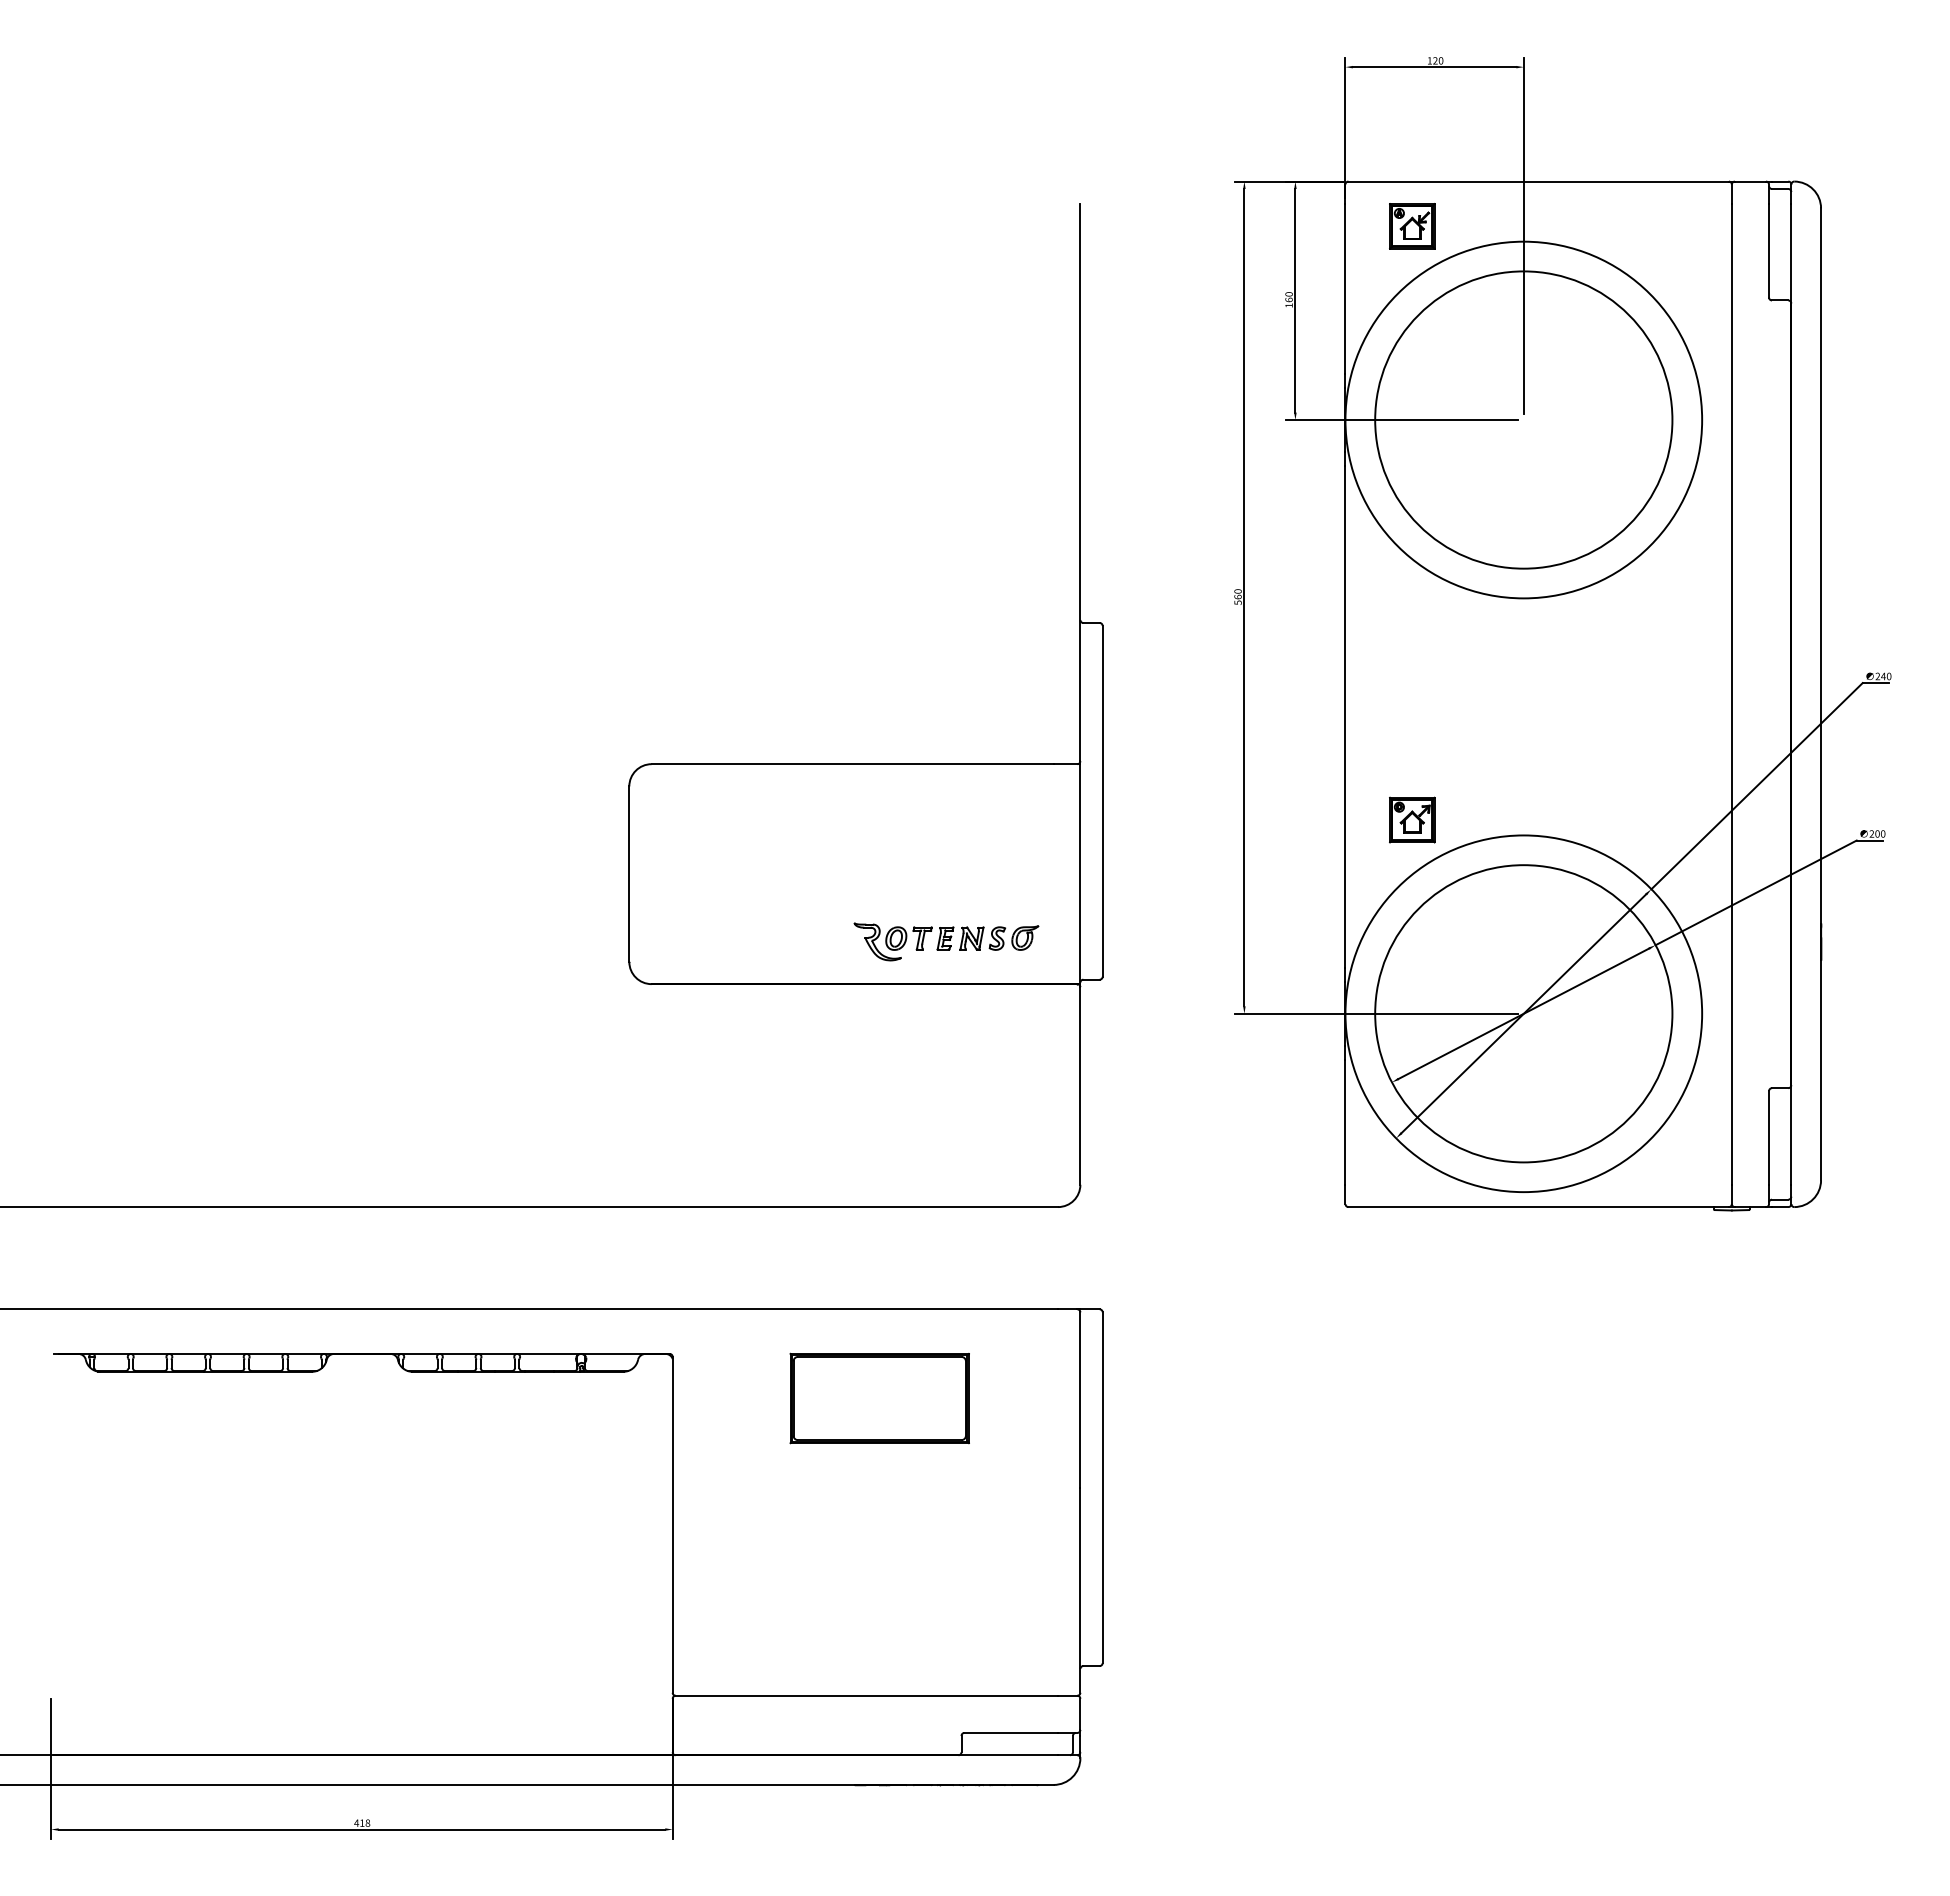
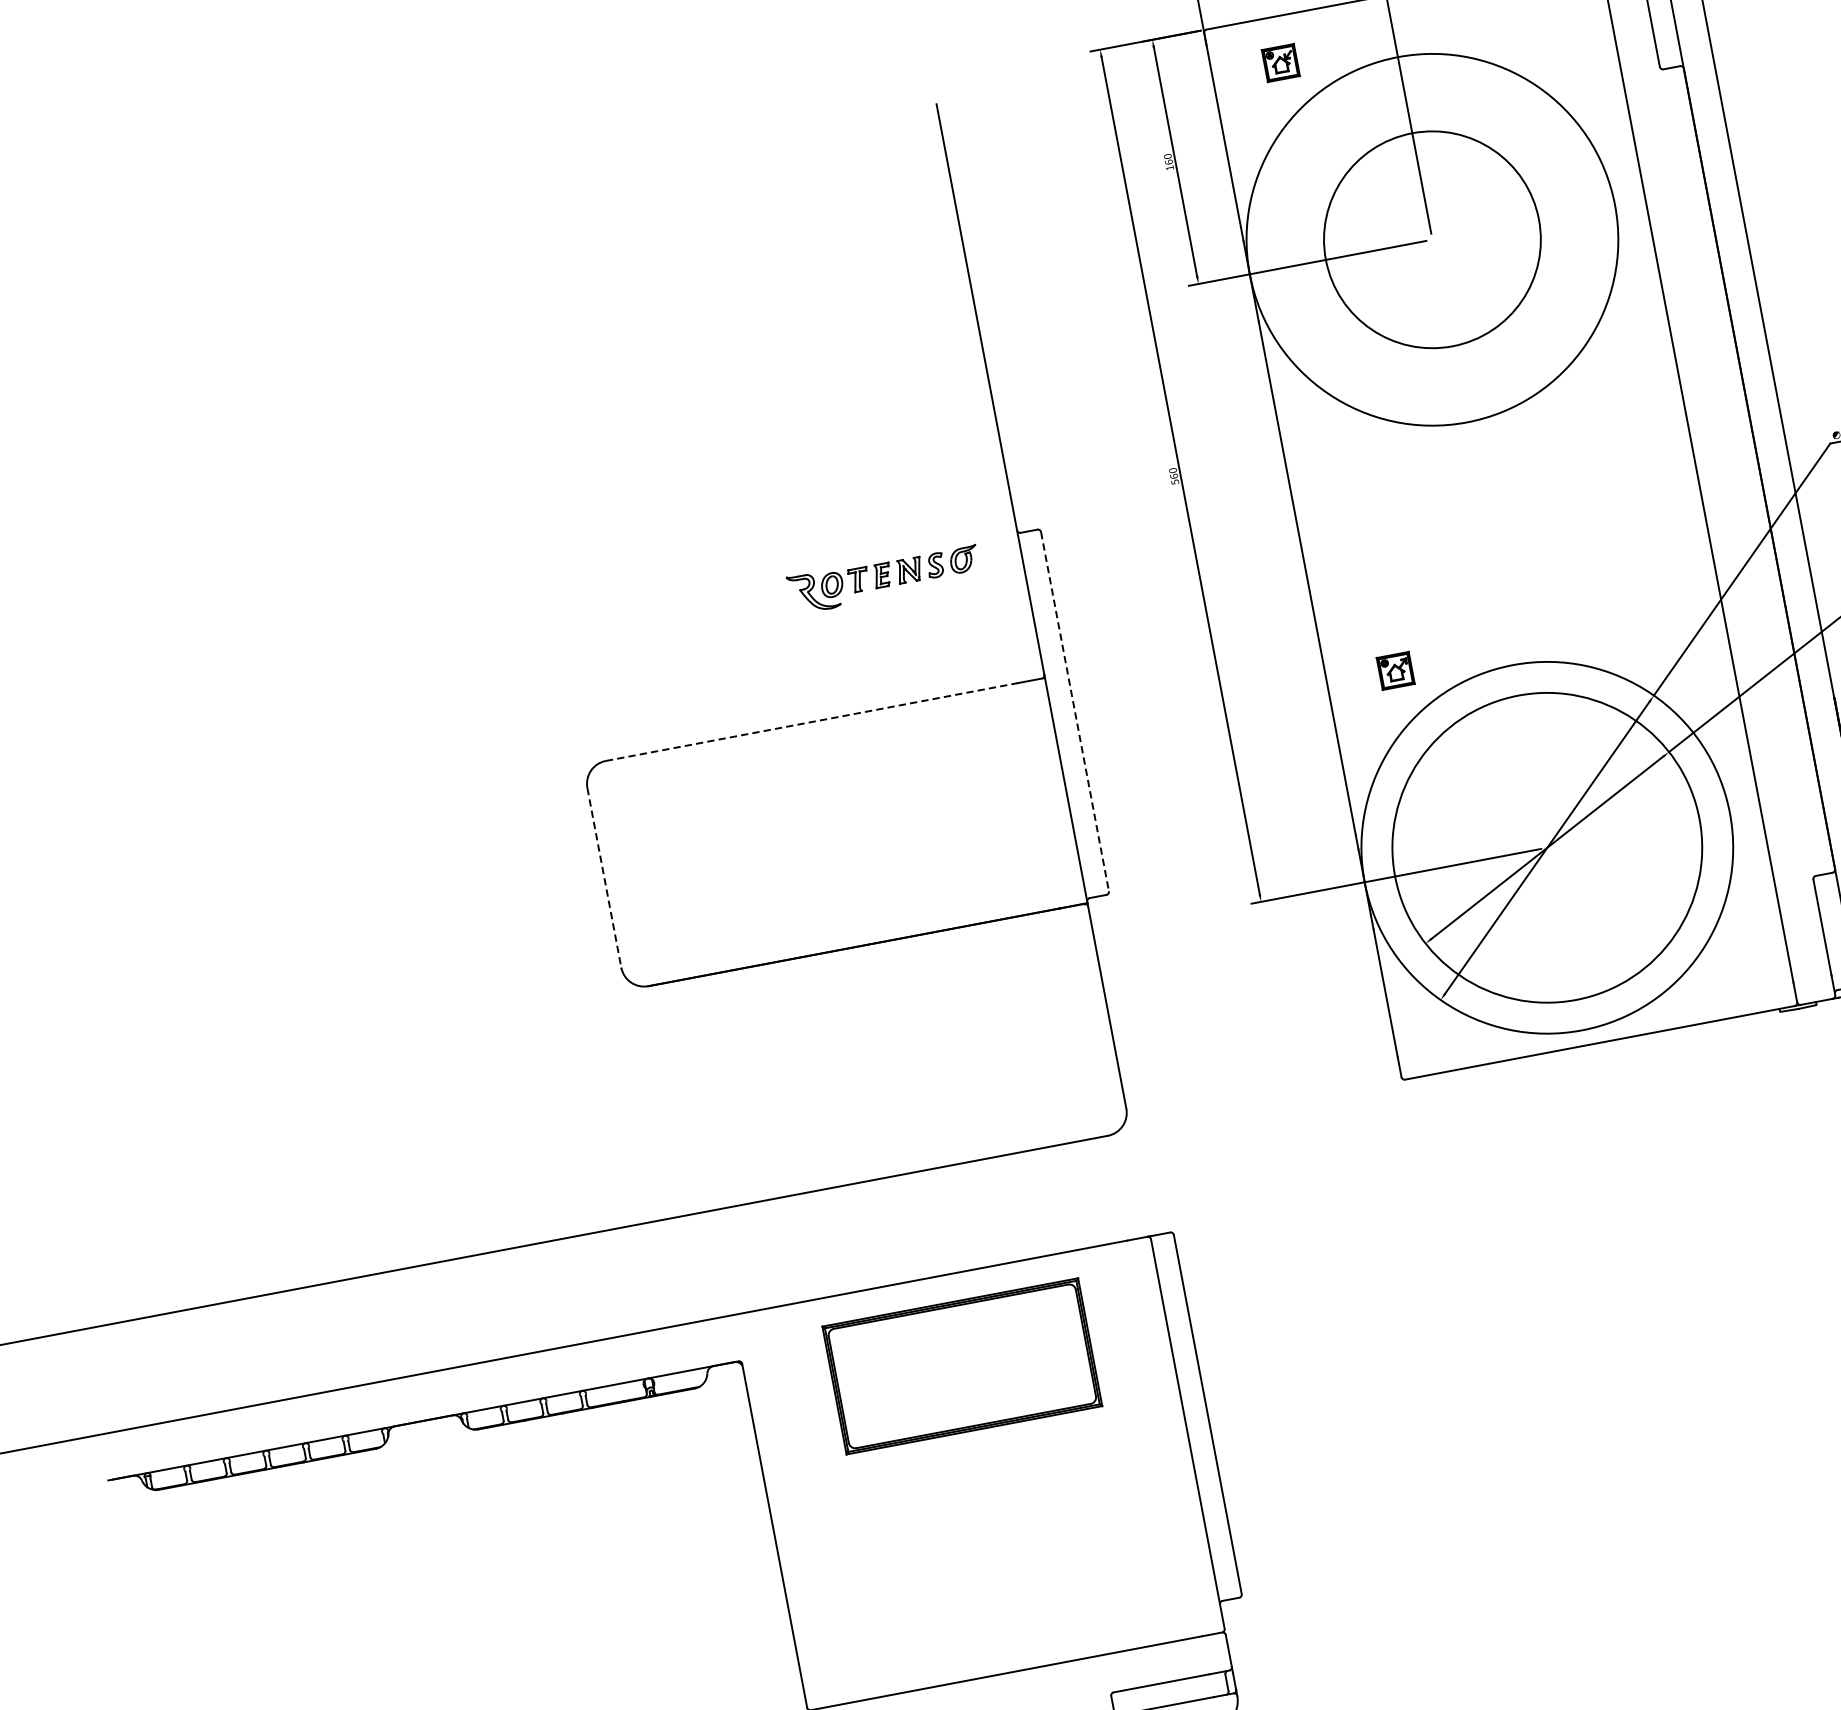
part: (1412, 226) -> (1281, 63), size x0.7
circle: (1523, 419) -> (1432, 239), size x0.7
line: (853, 764) -> (812, 722), solid -> dashed
line: (1102, 801) -> (1074, 711), solid -> dashed
part: (1412, 819) -> (1395, 670), size x0.7
line: (629, 874) -> (604, 878), solid -> dashed
part: (946, 941) -> (884, 578), moved
part: (879, 1398) -> (962, 1366), size x1.4

